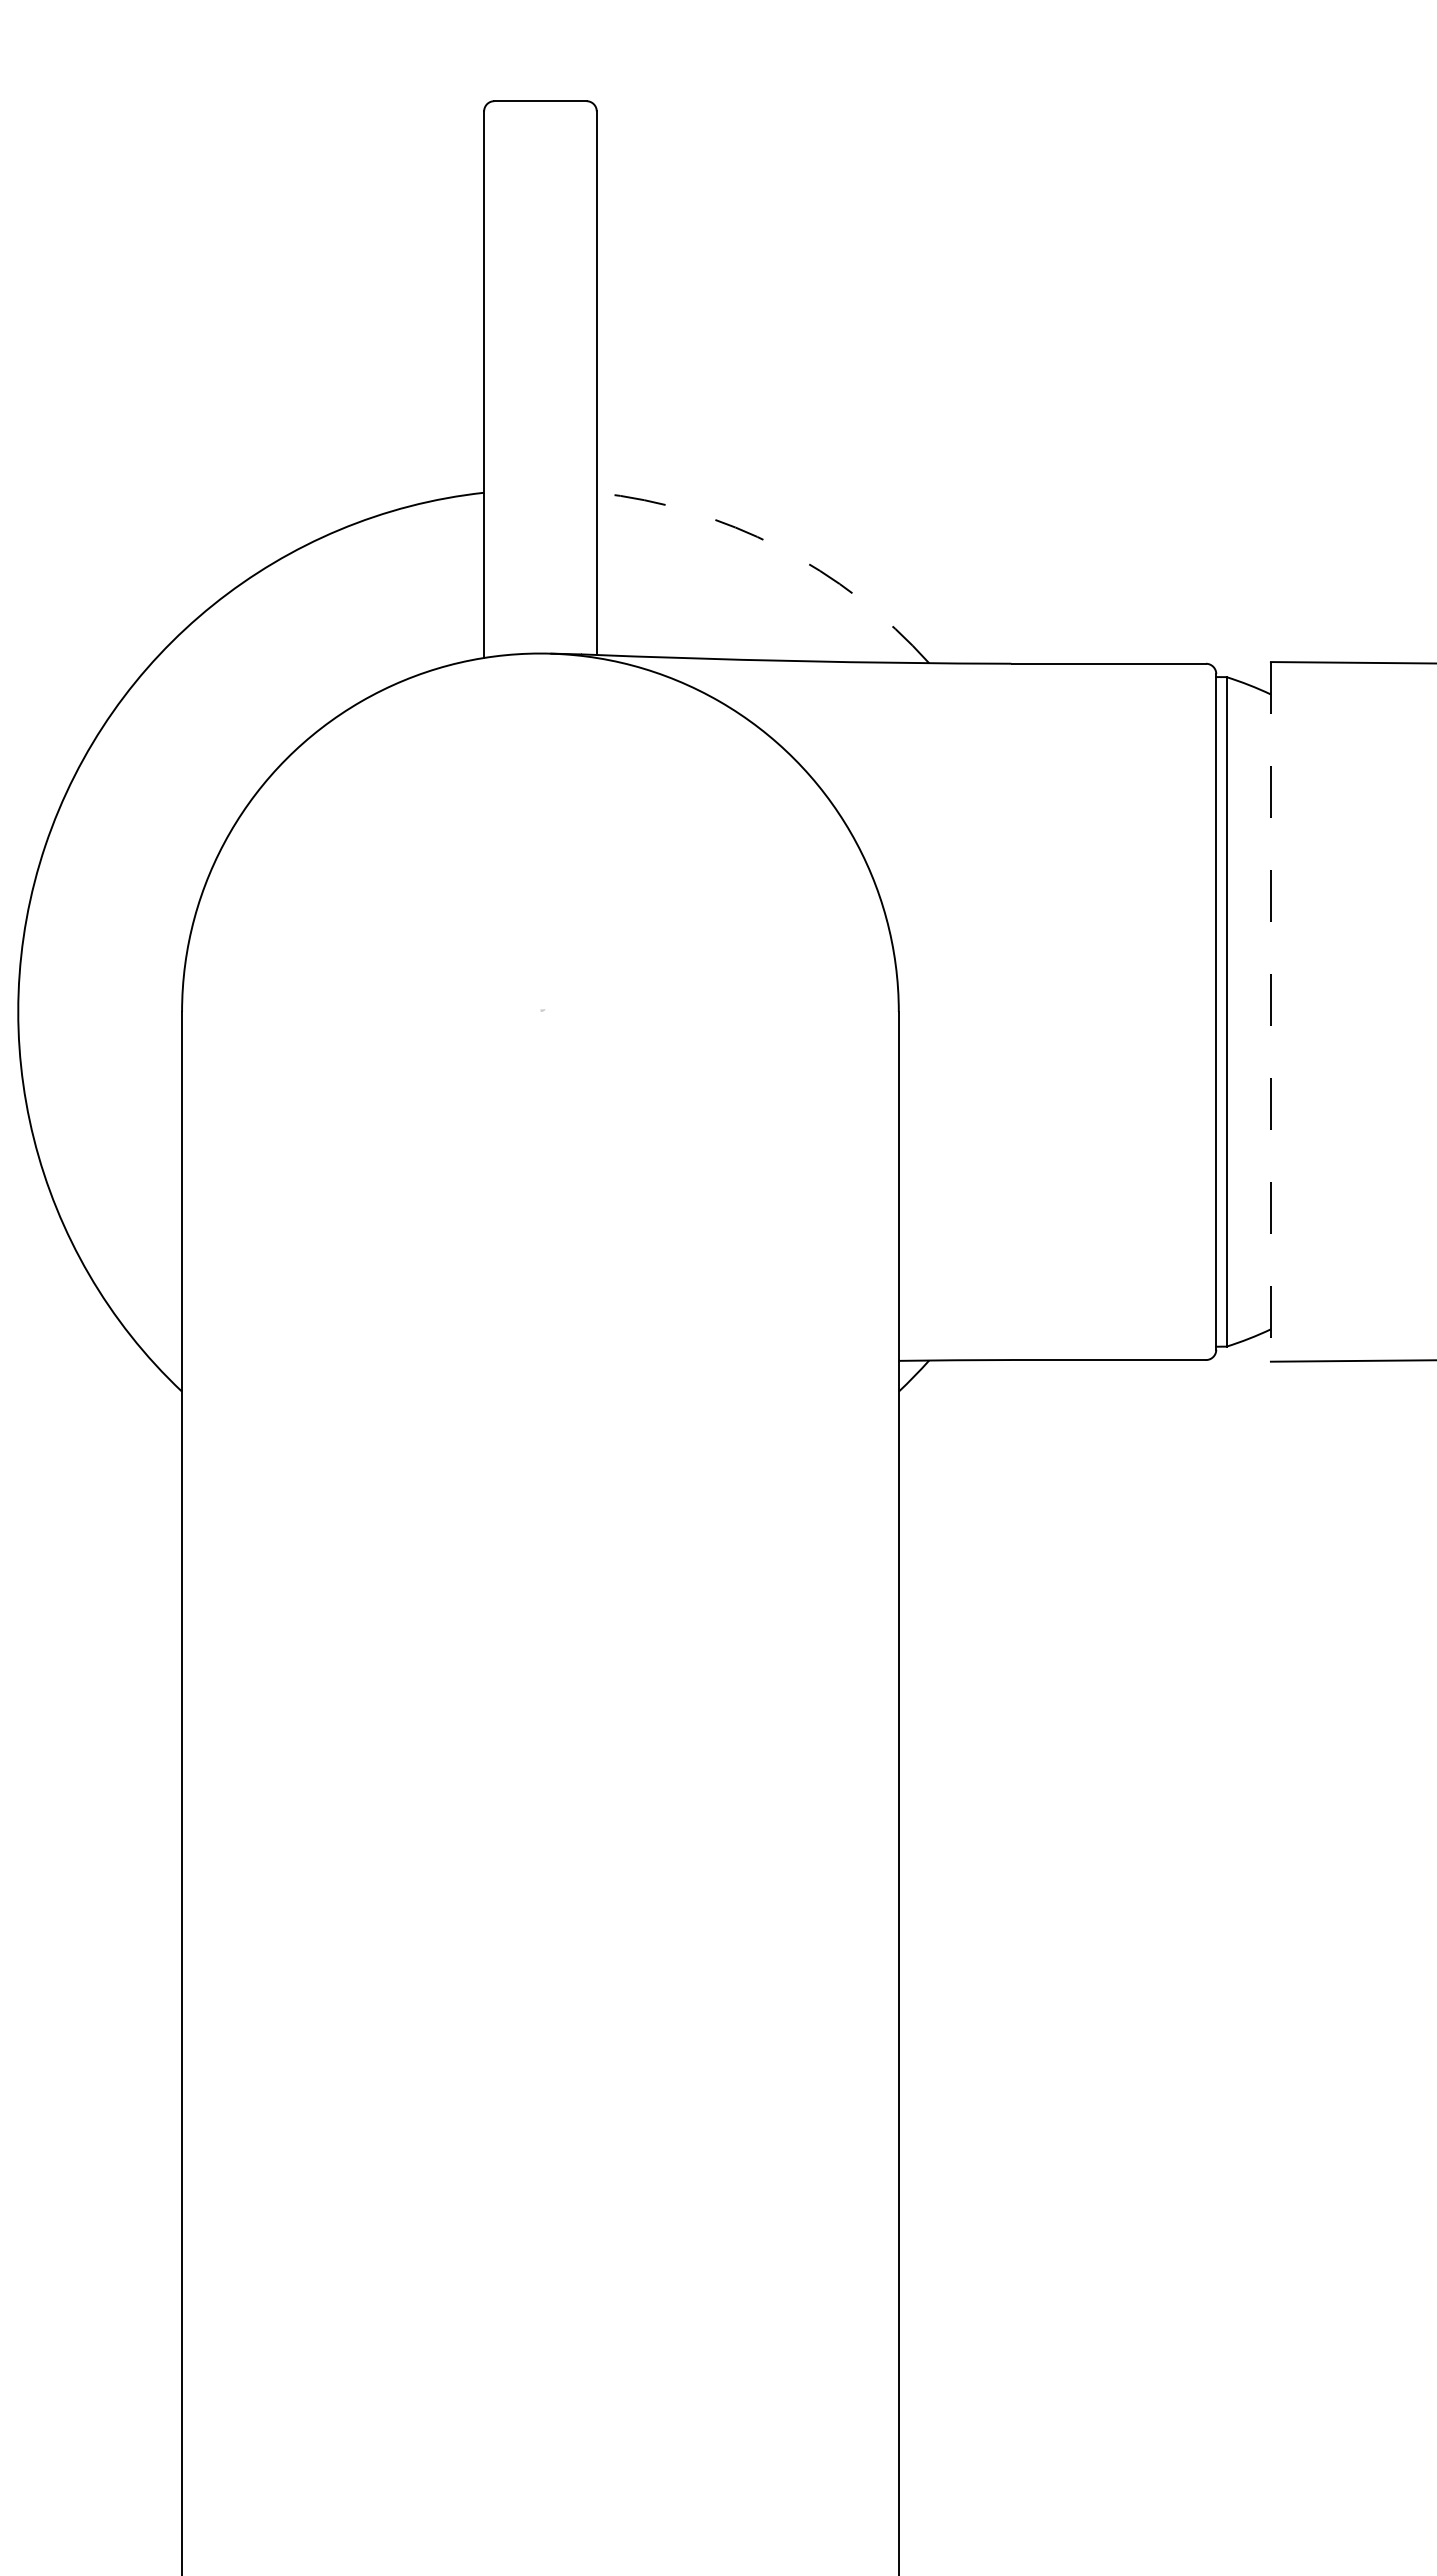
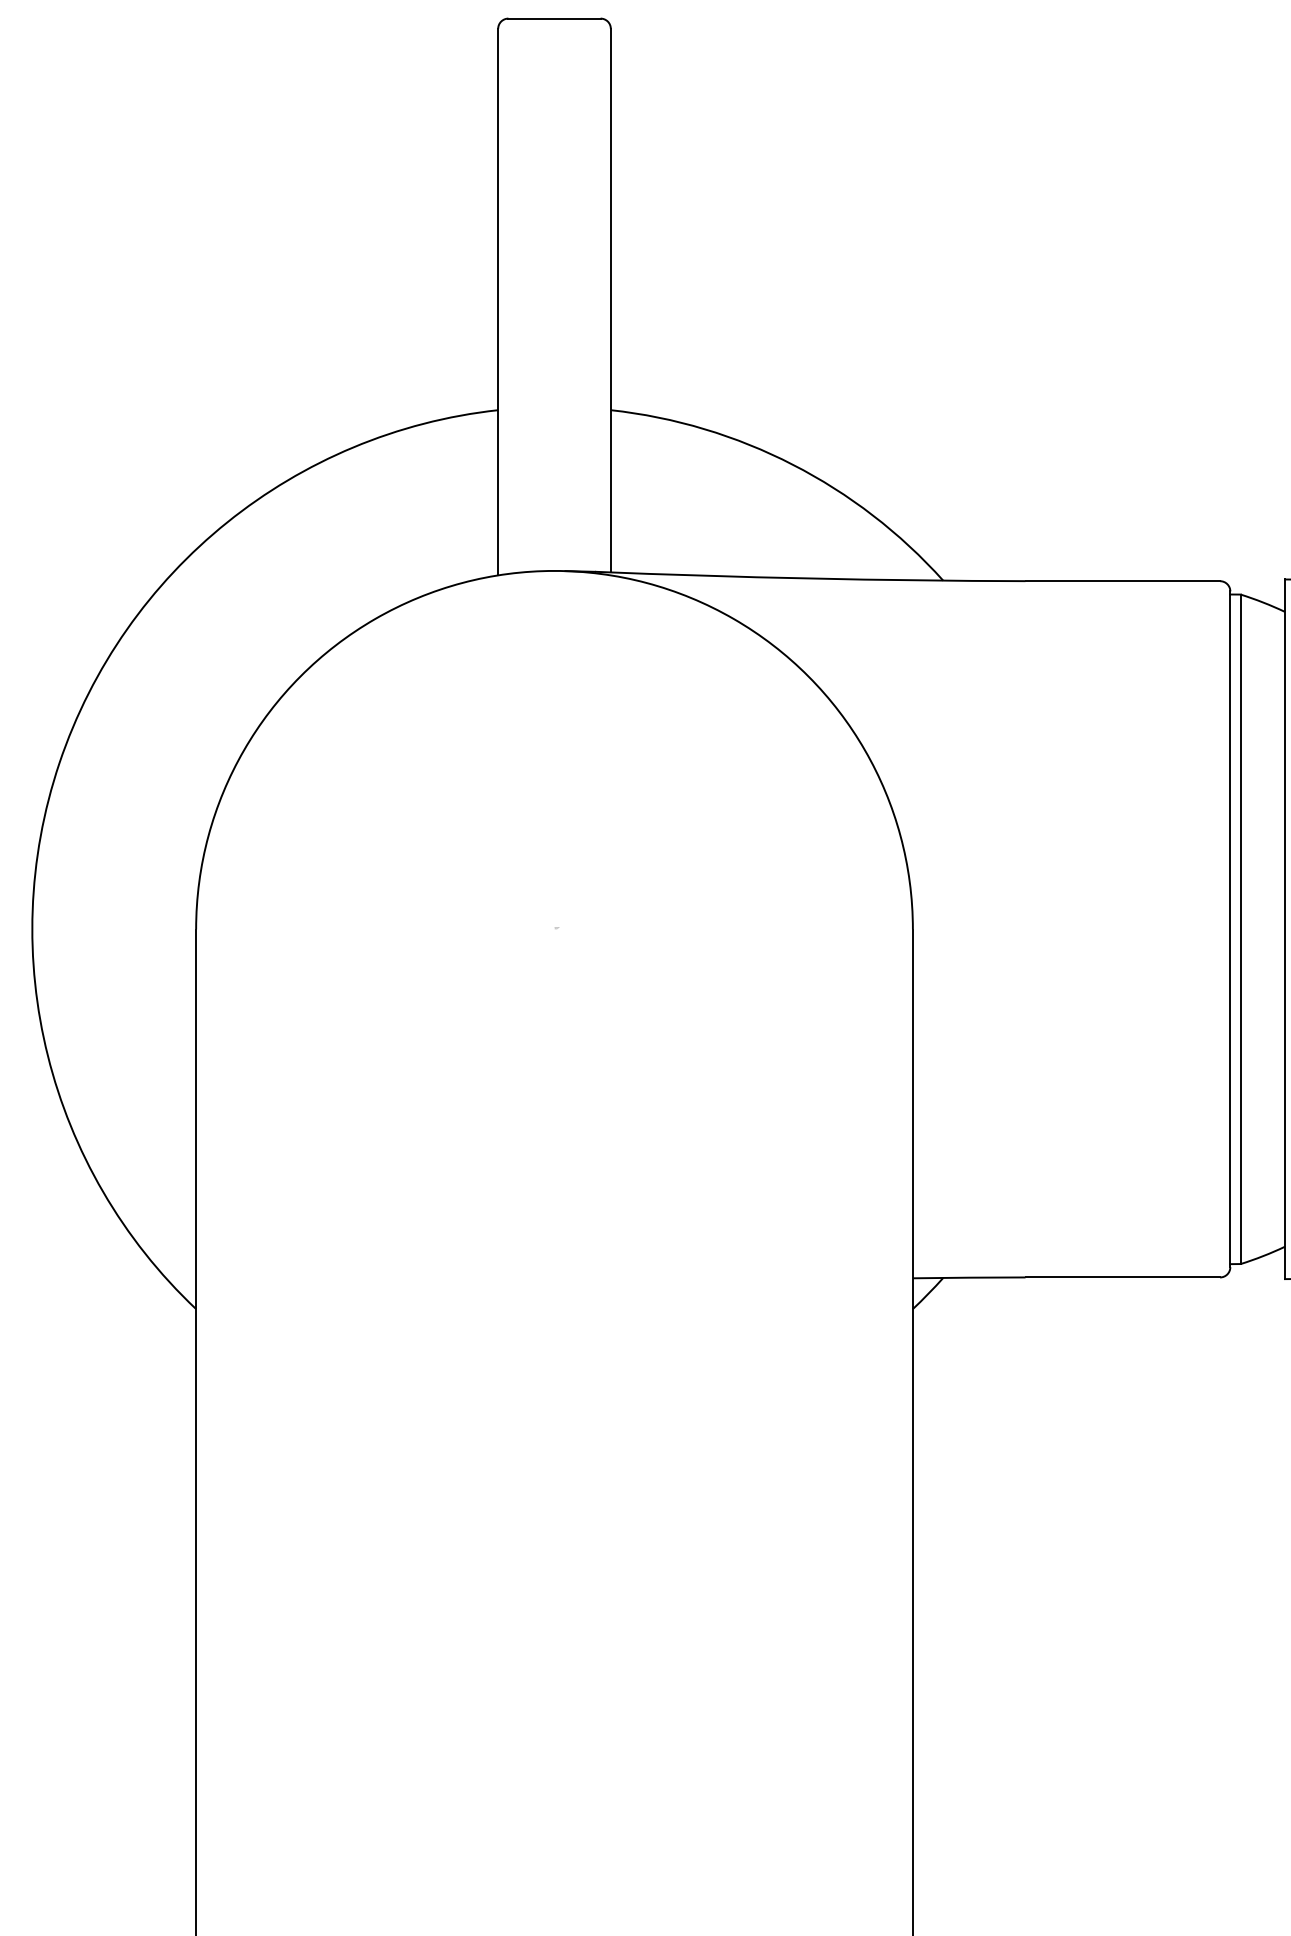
arc: (778, 547) -> (792, 464), dashed -> solid
line: (1270, 1011) -> (1284, 928), dashed -> solid

